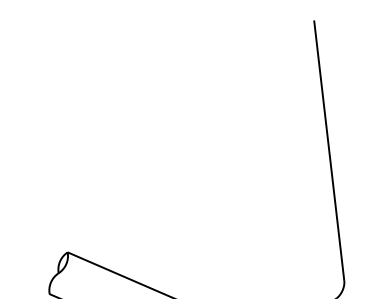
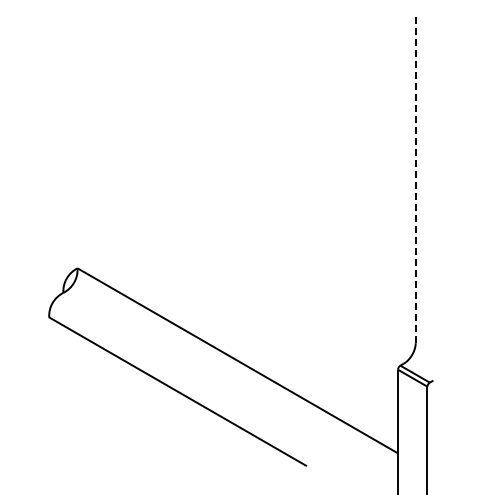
line: (329, 150) -> (415, 179), solid -> dashed

